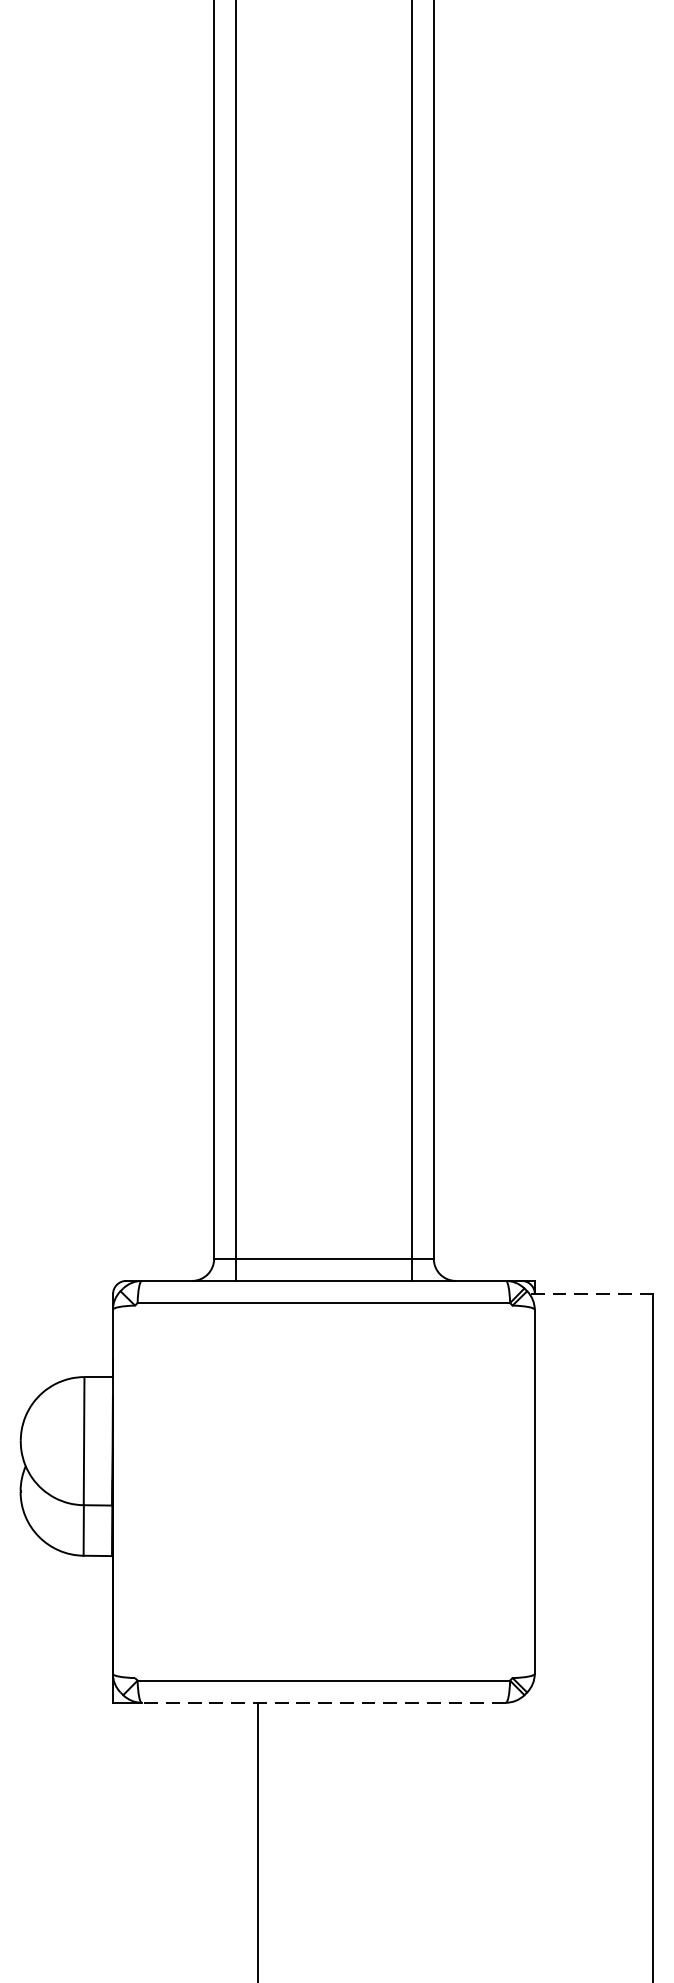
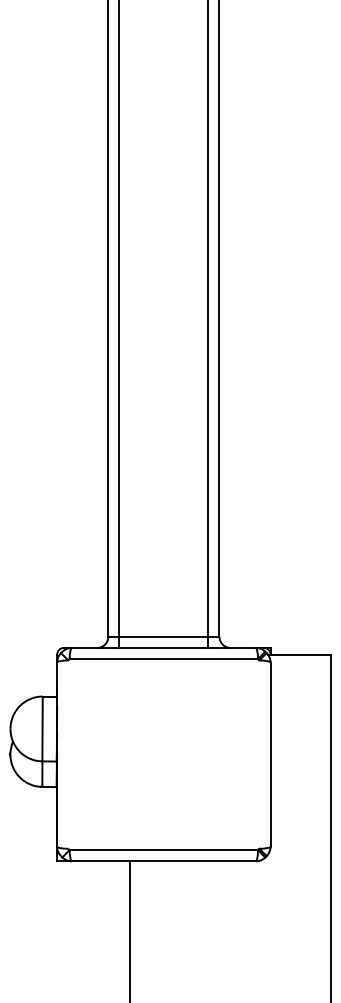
line: (590, 1293) -> (298, 654), dashed -> solid
line: (323, 1703) -> (163, 861), dashed -> solid

